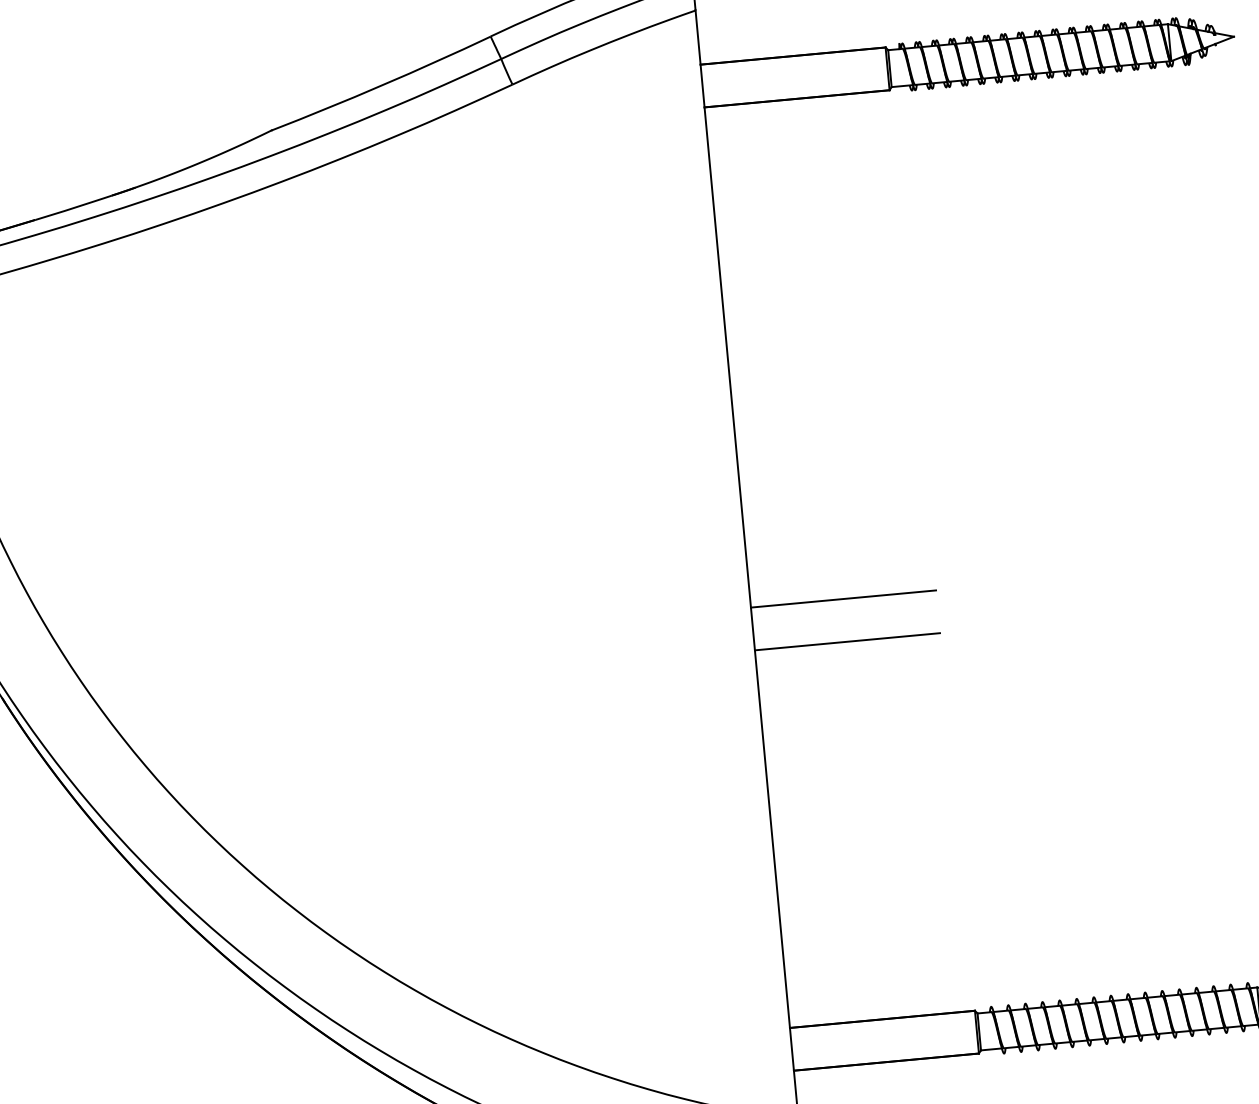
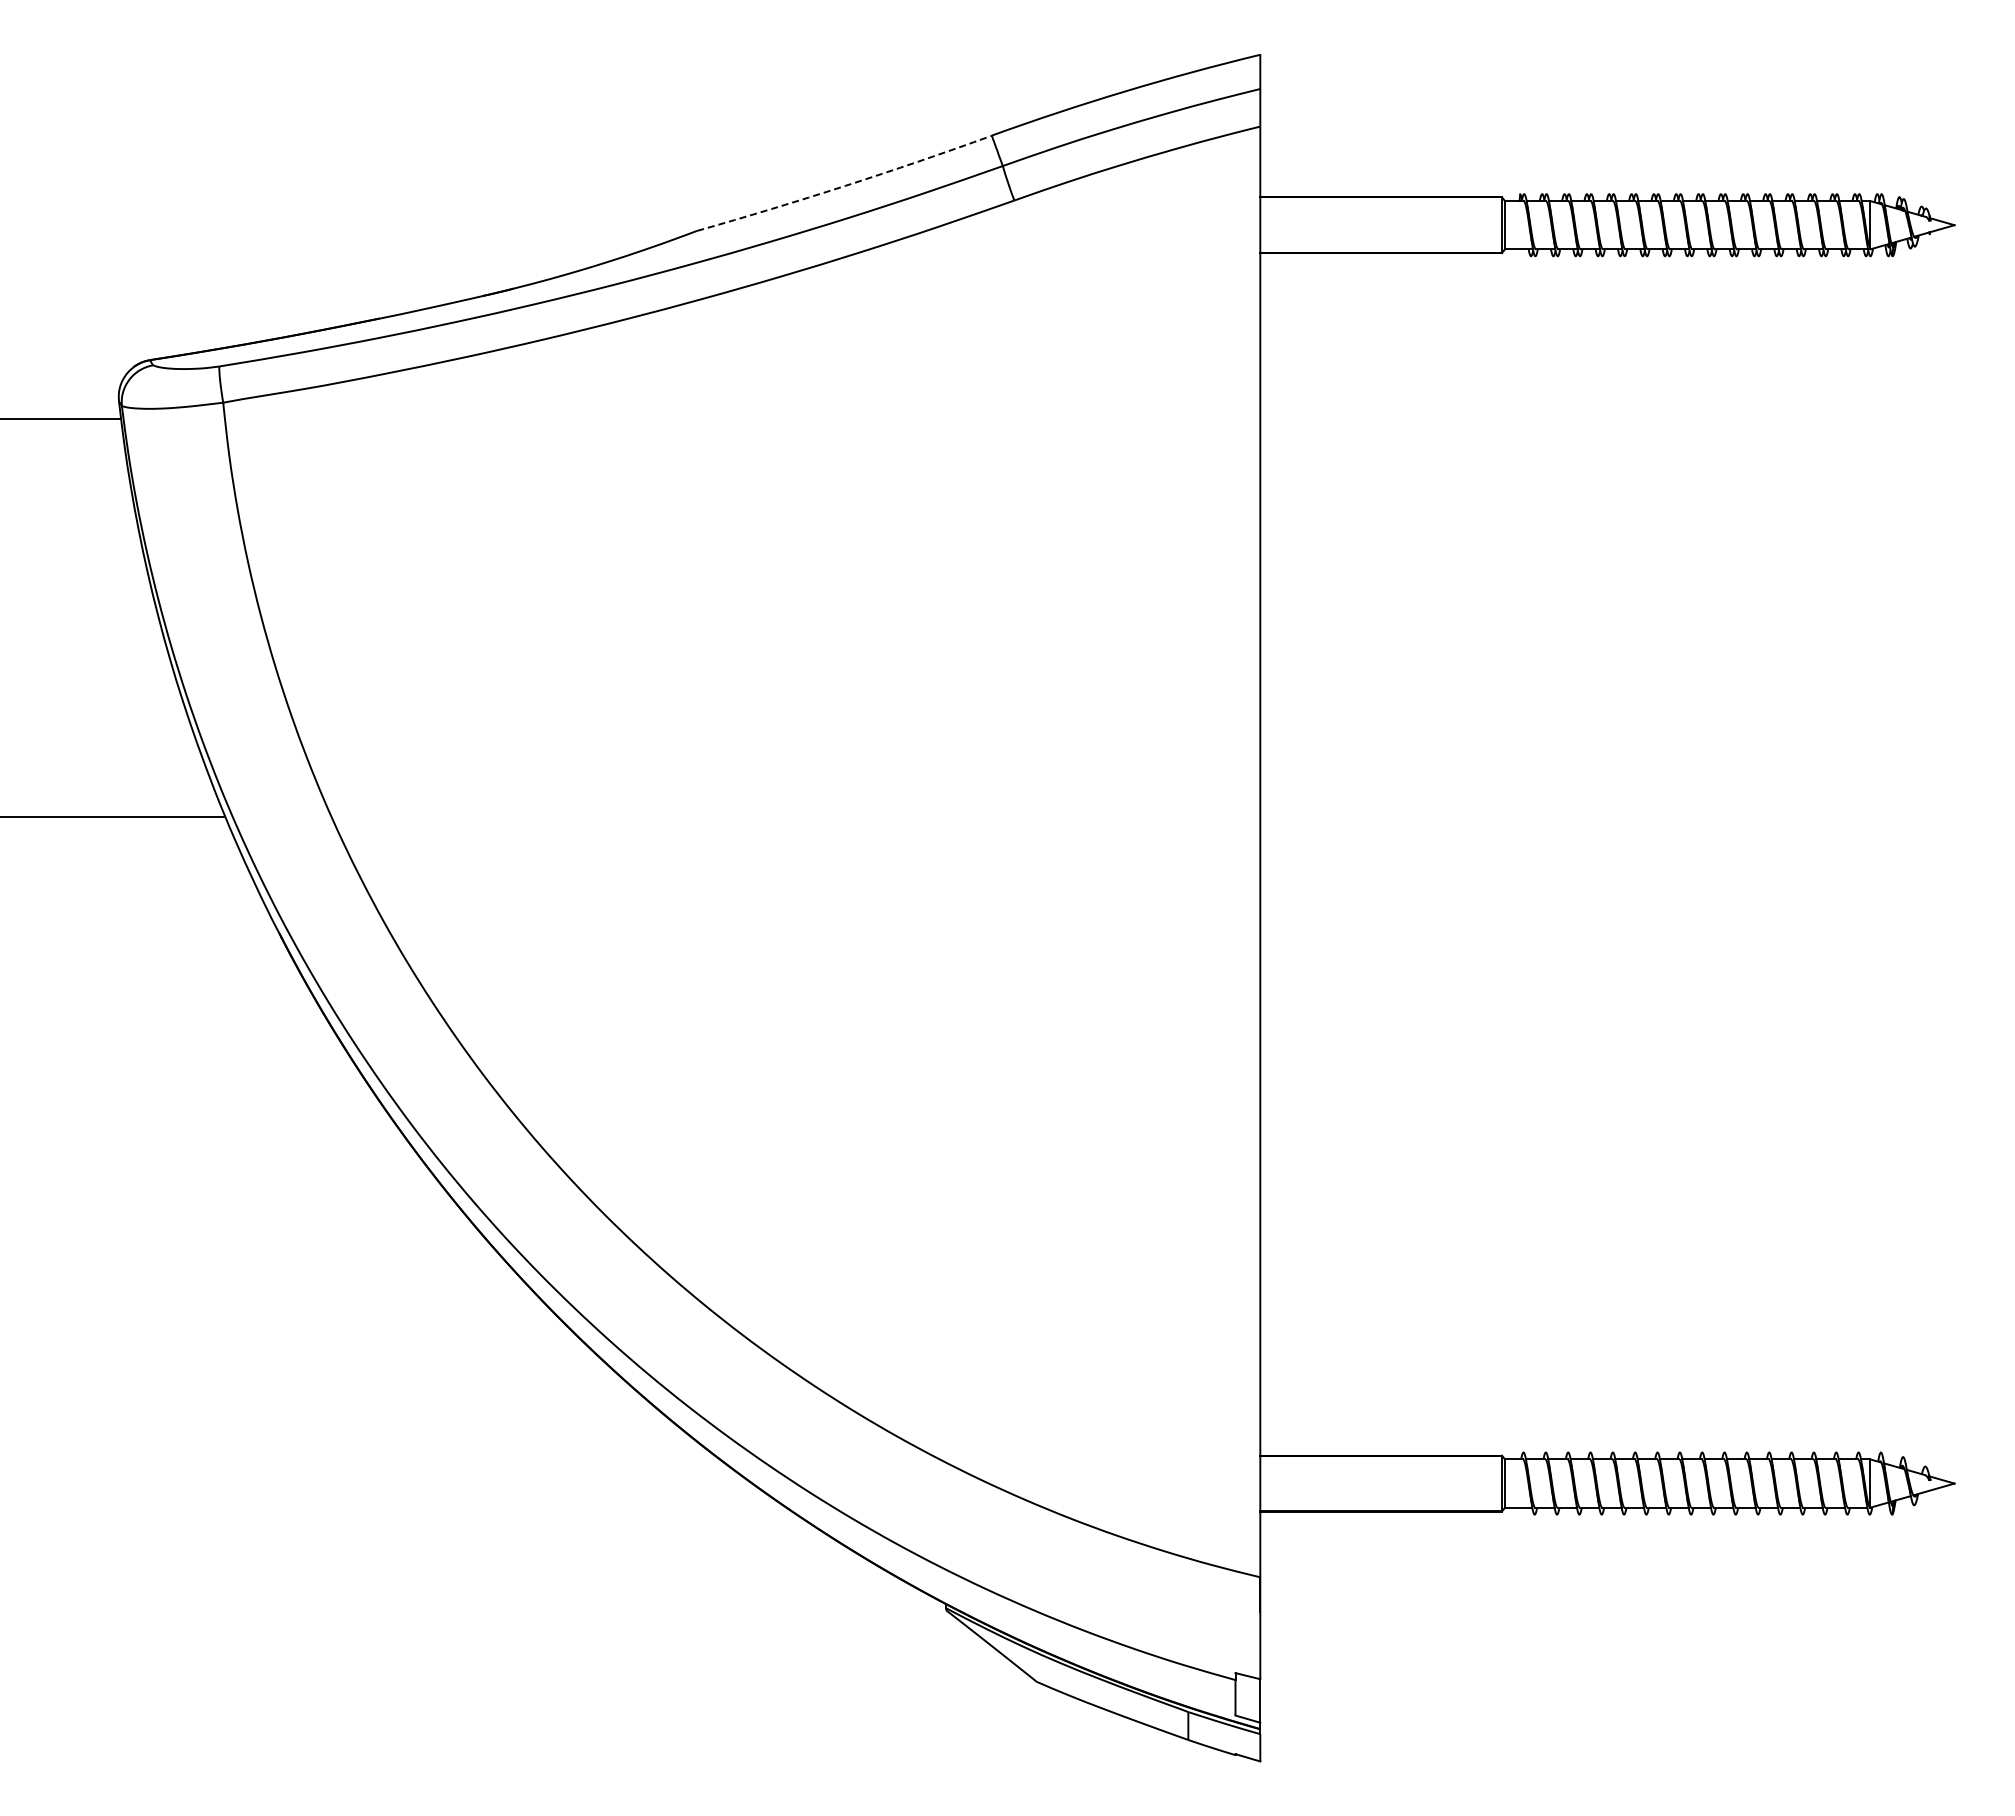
arc: (382, 85) -> (845, 185), solid -> dashed
line: (843, 598) -> (1381, 906), removed
line: (847, 641) -> (1381, 962), removed

